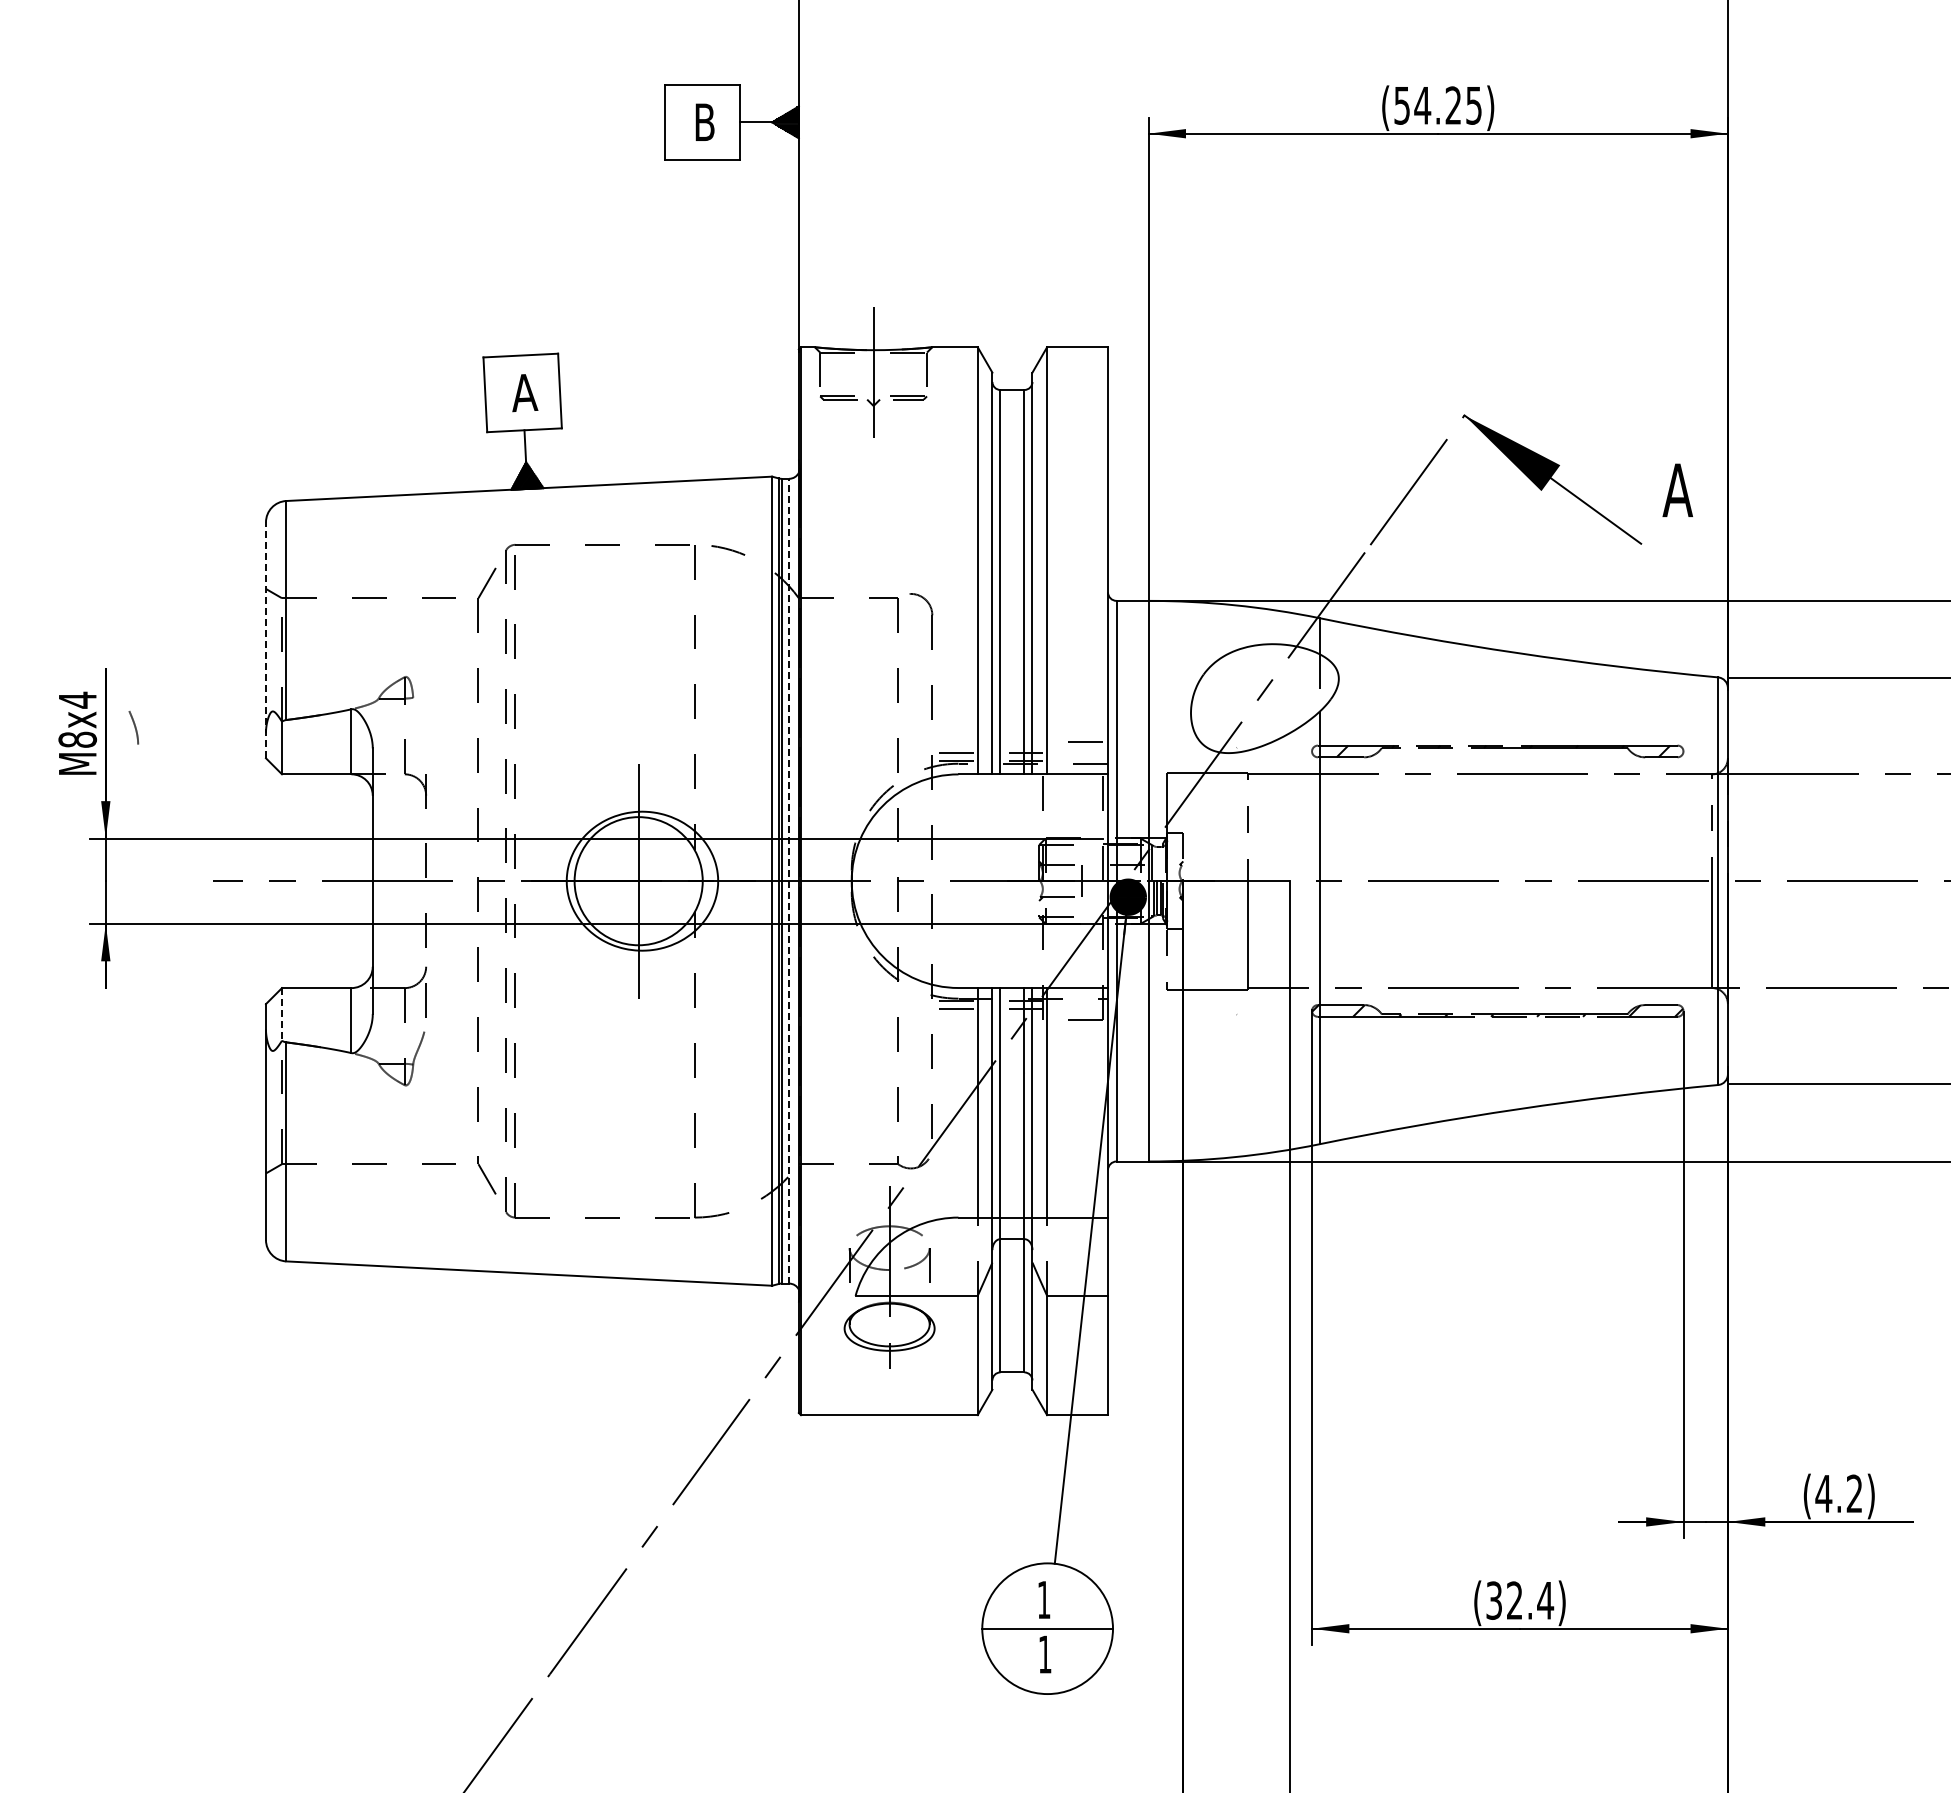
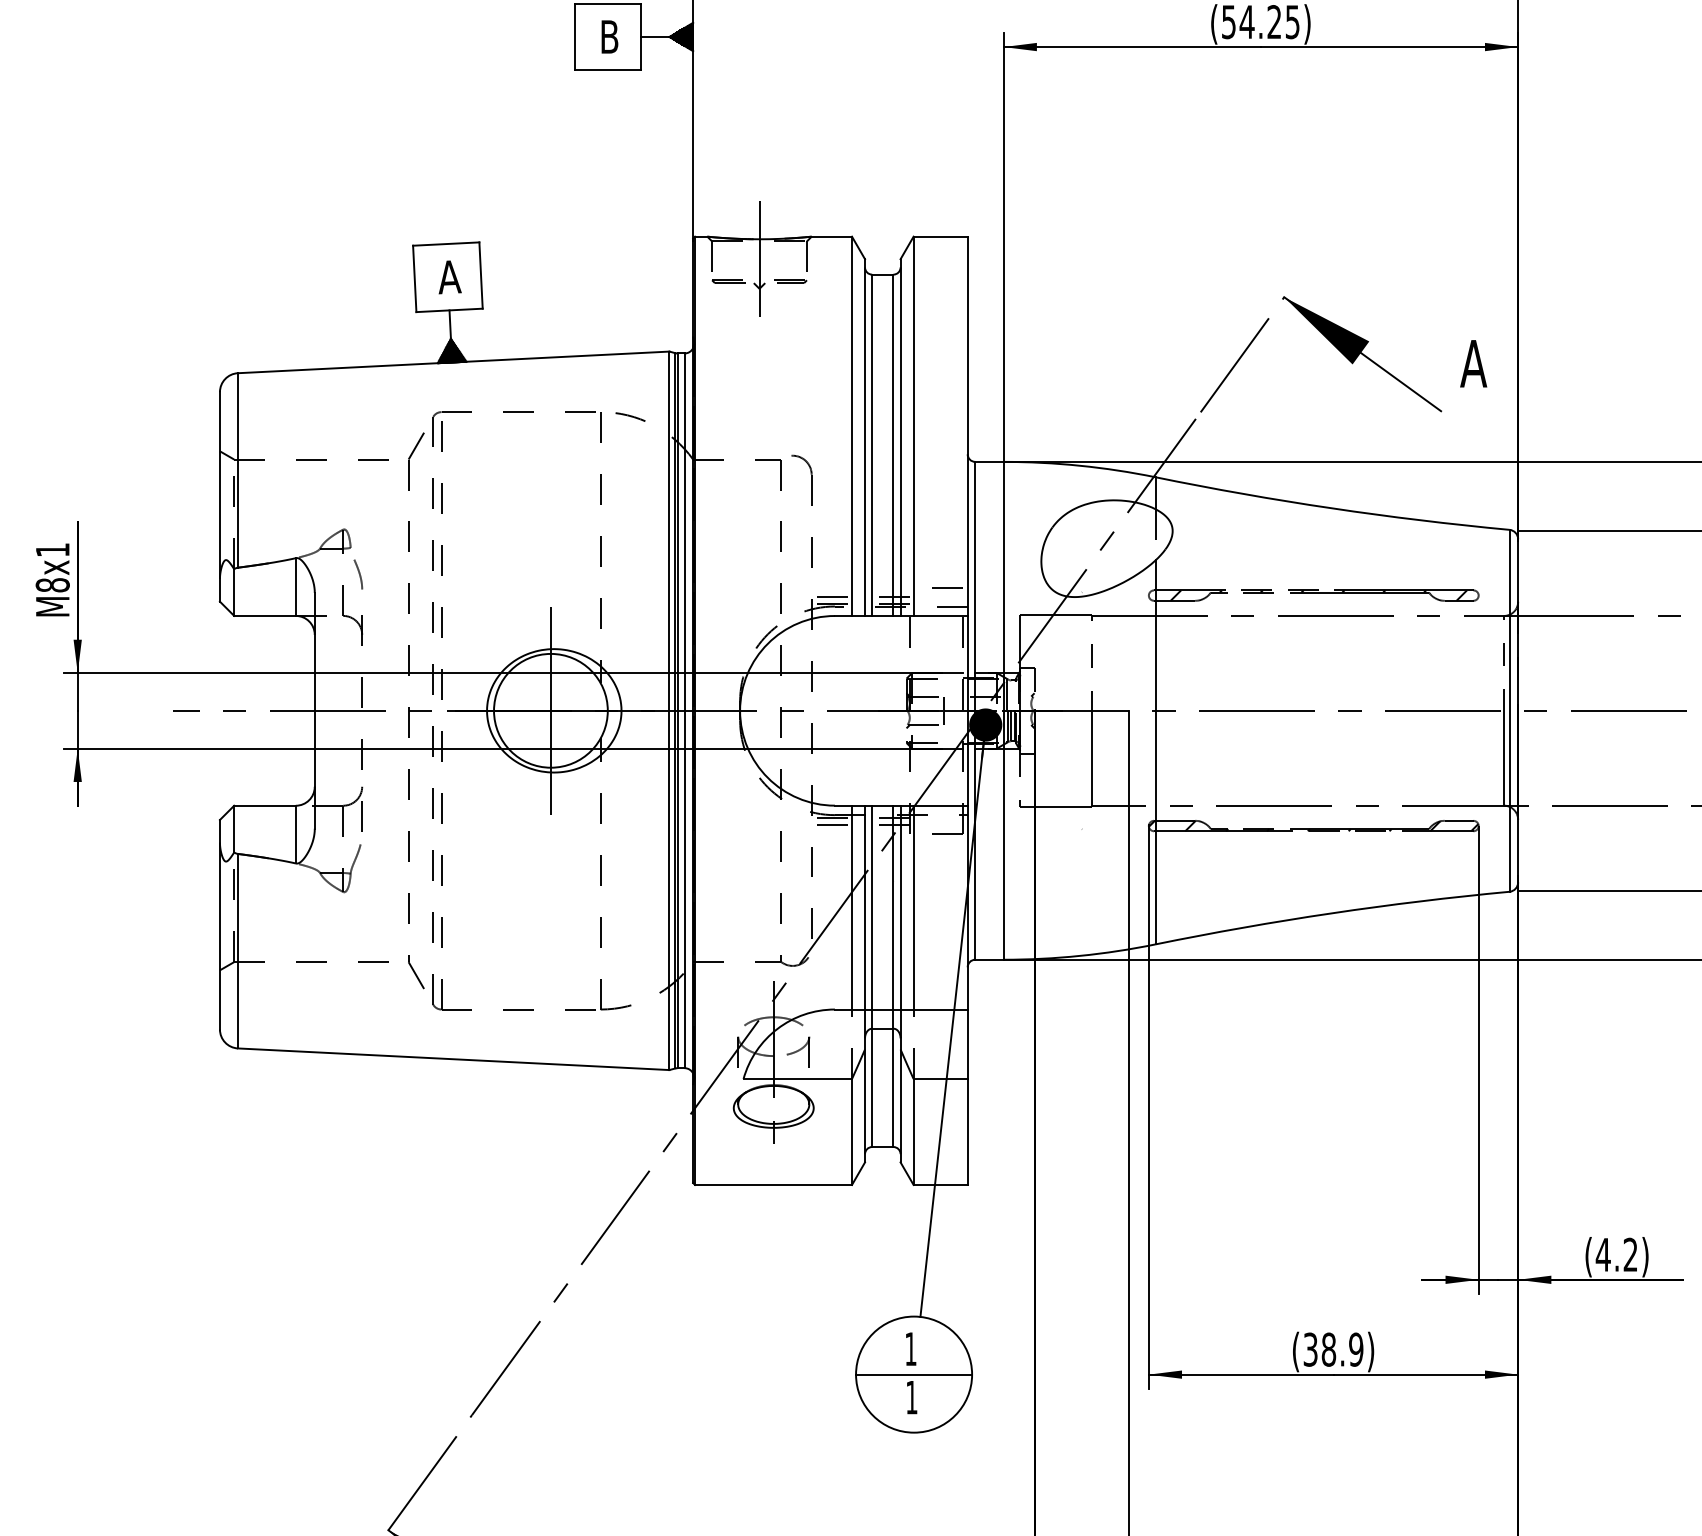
line: (265, 640) -> (219, 497), dashed -> solid
text: (77, 699) -> (52, 549), M8x4 -> M8x1
curve: (134, 727) -> (358, 574), moved
line: (789, 880) -> (684, 710), dashed -> solid
line: (282, 1014) -> (234, 829), dashed -> solid
text: (1530, 1600) -> (1342, 1349), (32.4) -> (38.9)

